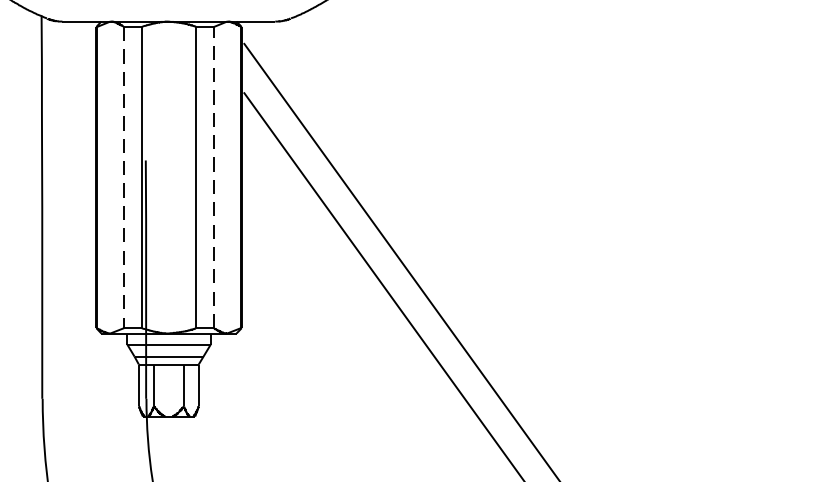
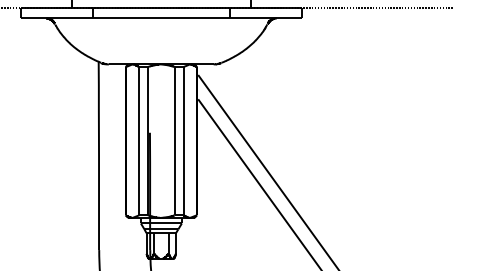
line: (213, 176) -> (183, 140), dashed -> solid
line: (124, 178) -> (139, 141), dashed -> solid

